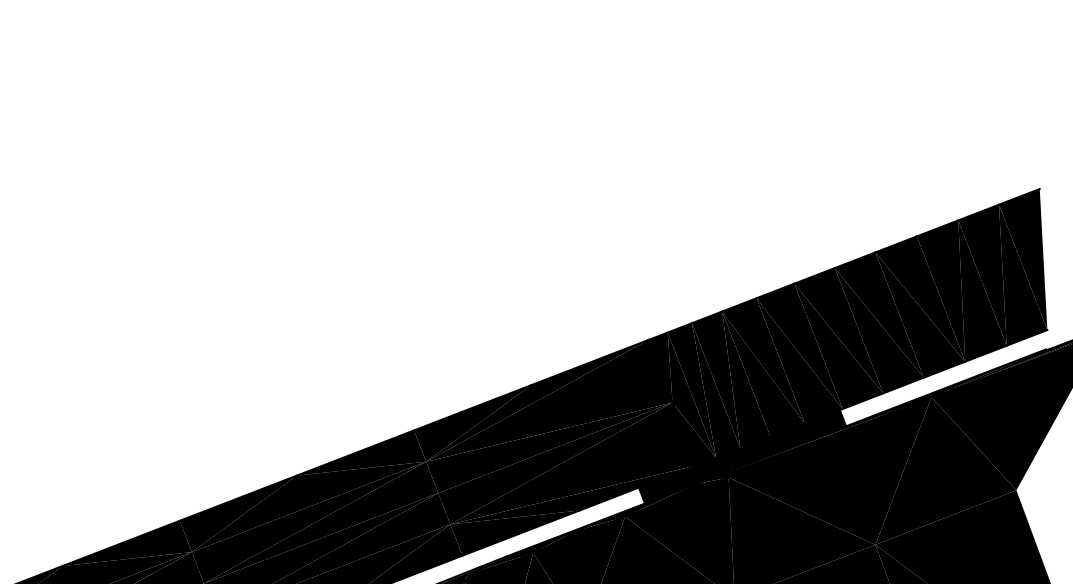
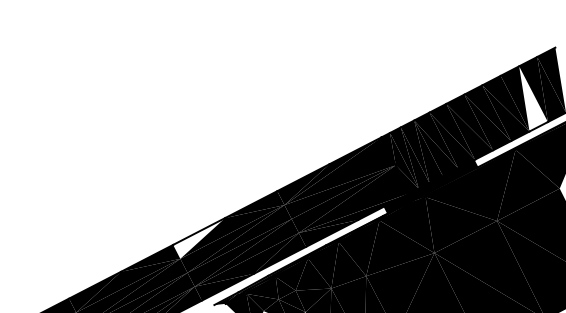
fill: (981, 292) -> (533, 98), removed
fill: (237, 513) -> (199, 238), removed

